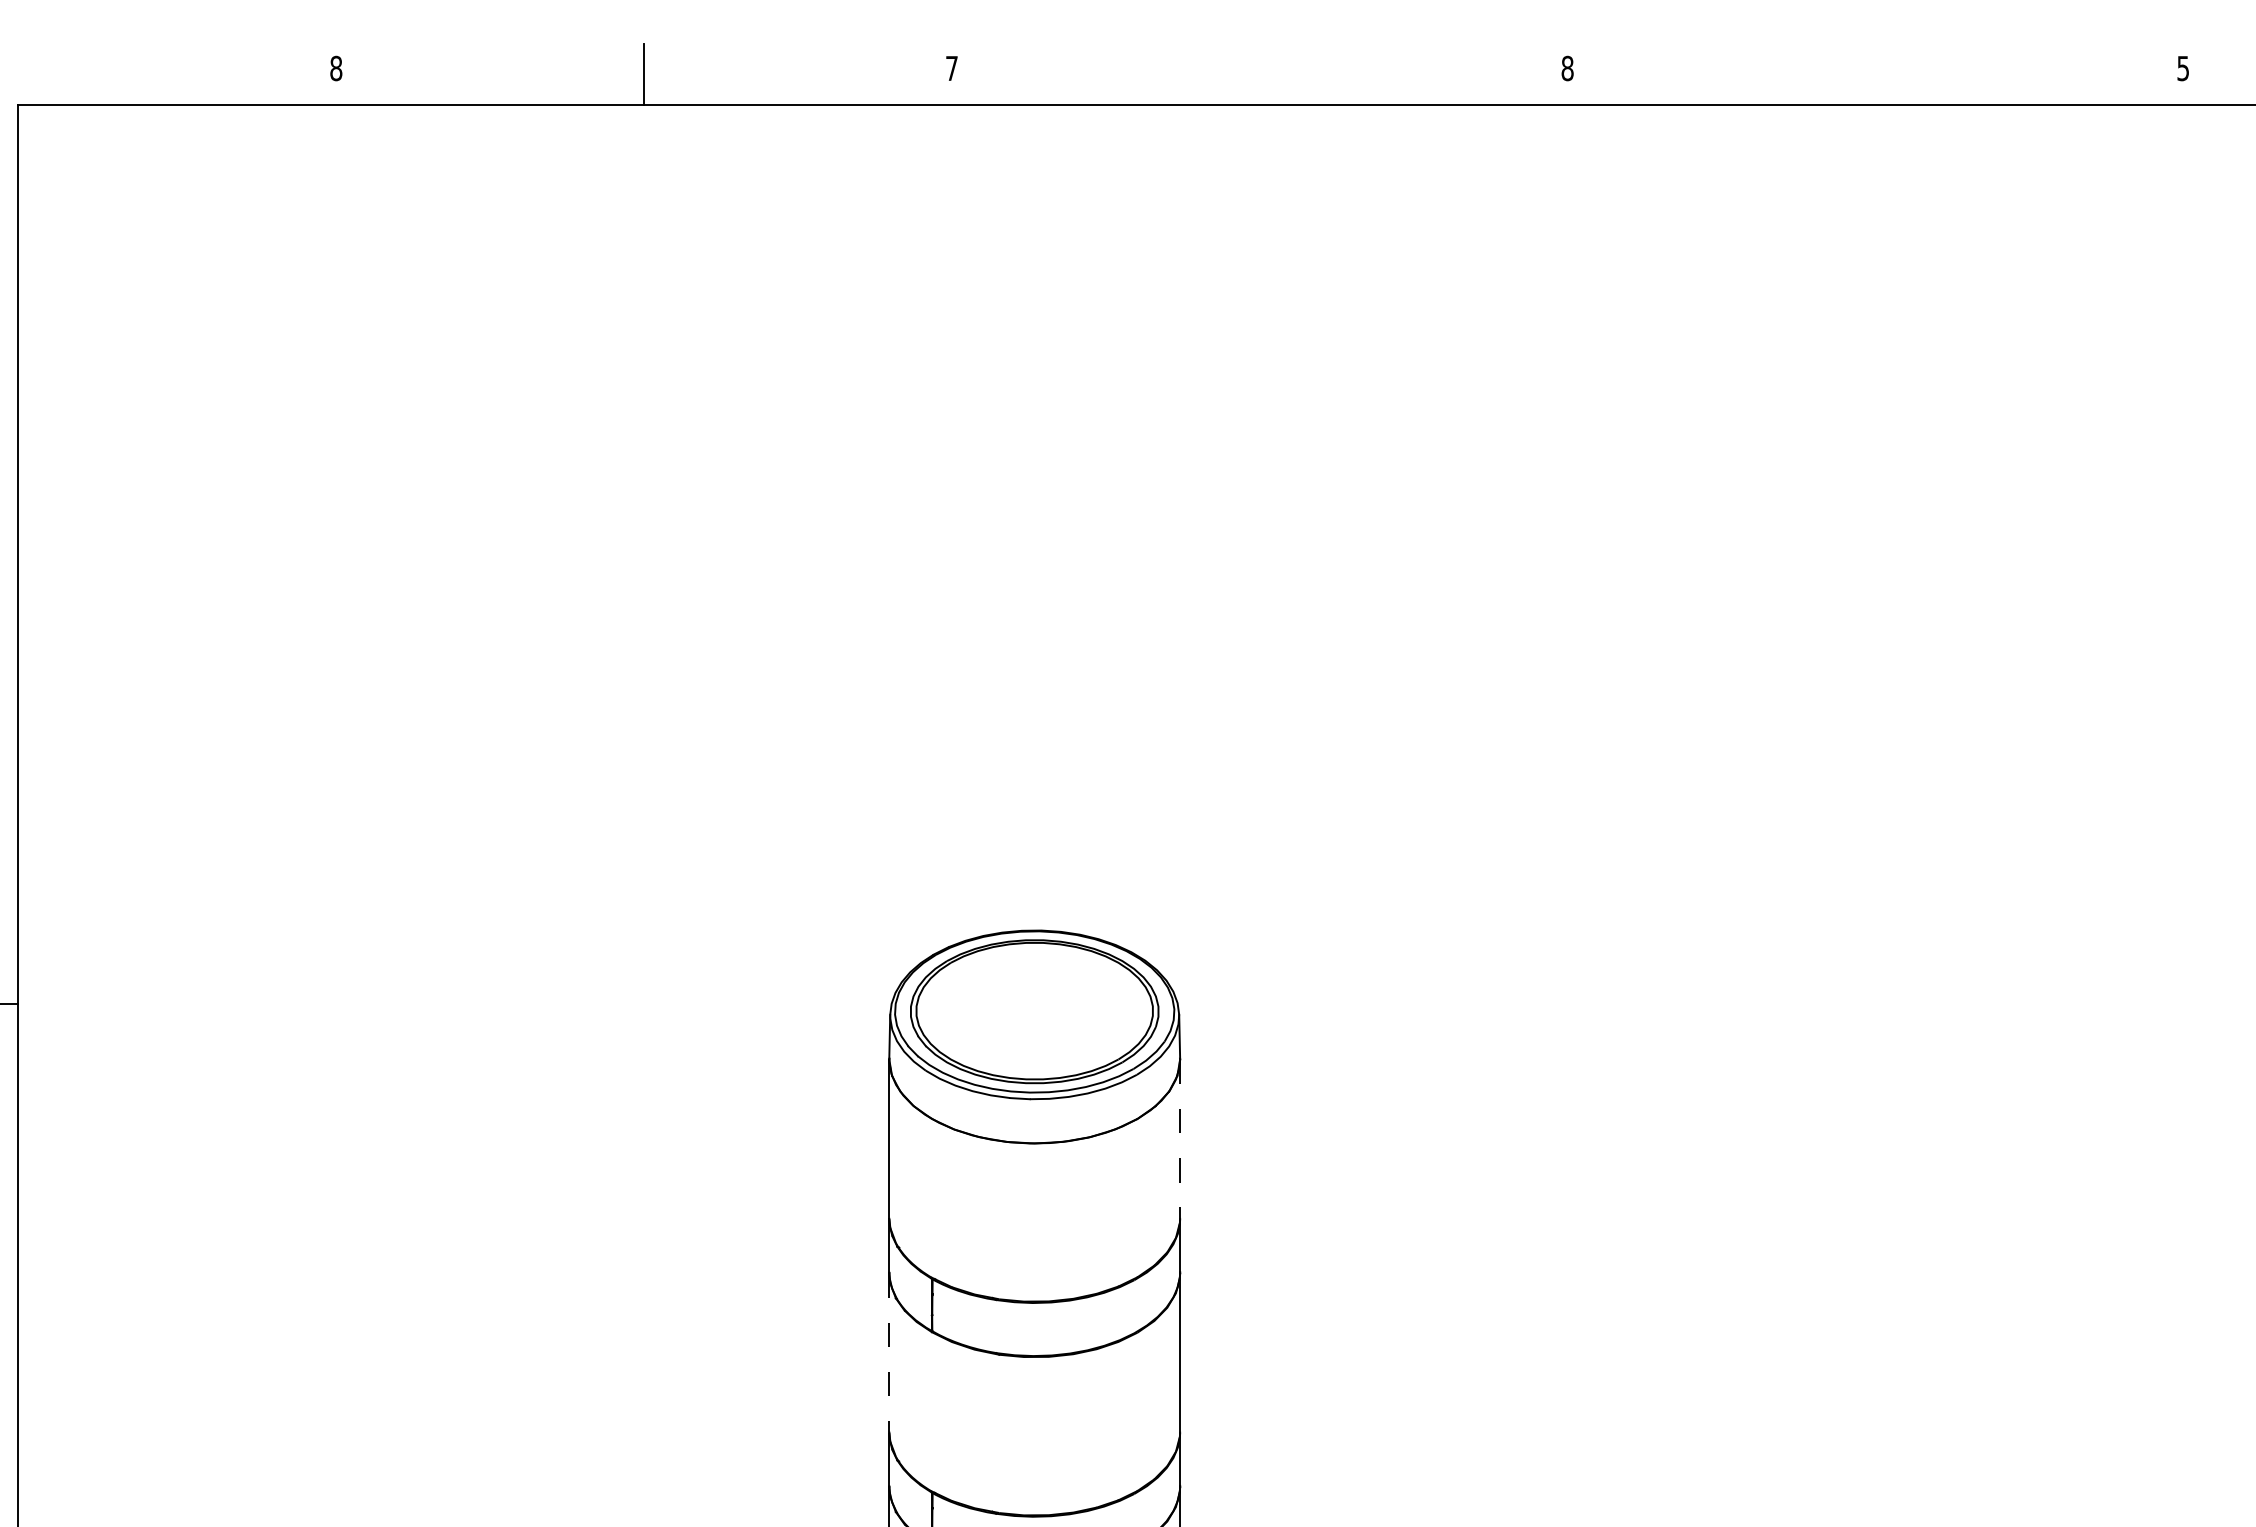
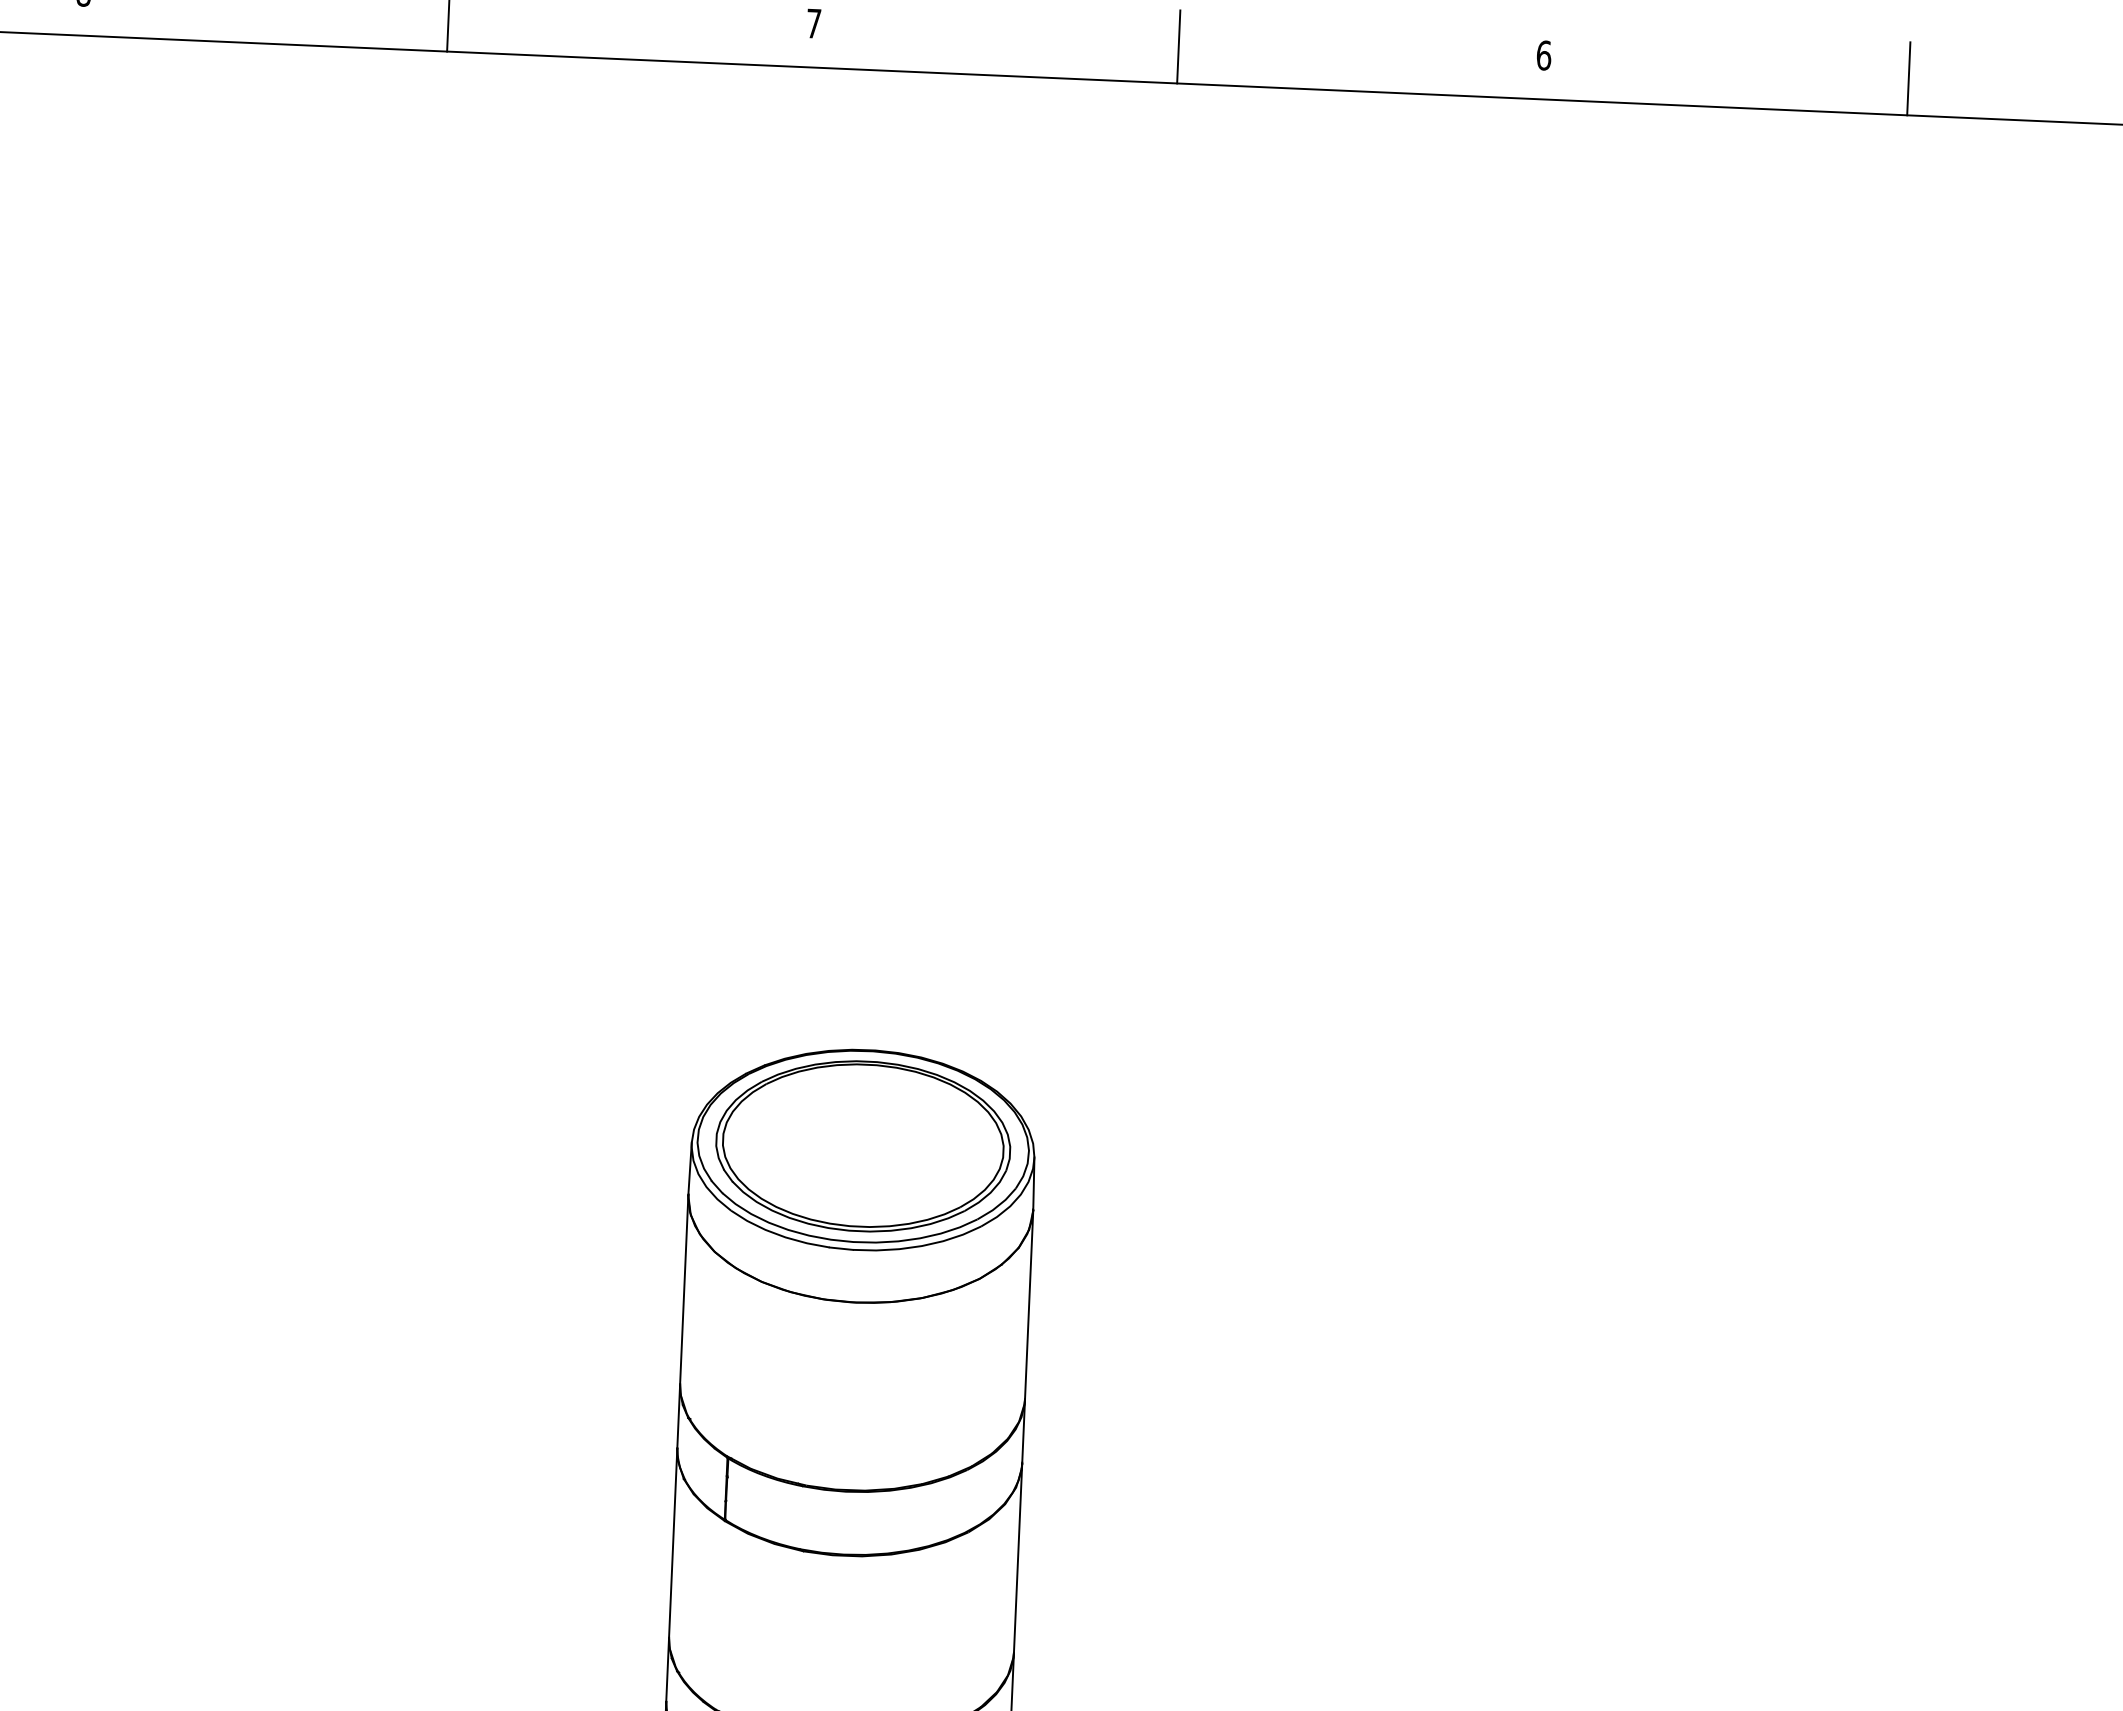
text: (1567, 68) -> (1543, 55), 8 -> 6
line: (1259, 74) -> (1178, 46), added
line: (1875, 74) -> (1908, 78), added
line: (1180, 1139) -> (1029, 1305), dashed -> solid
line: (889, 1352) -> (673, 1542), dashed -> solid

